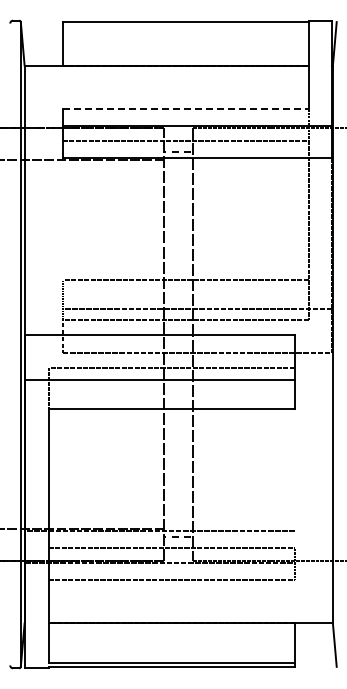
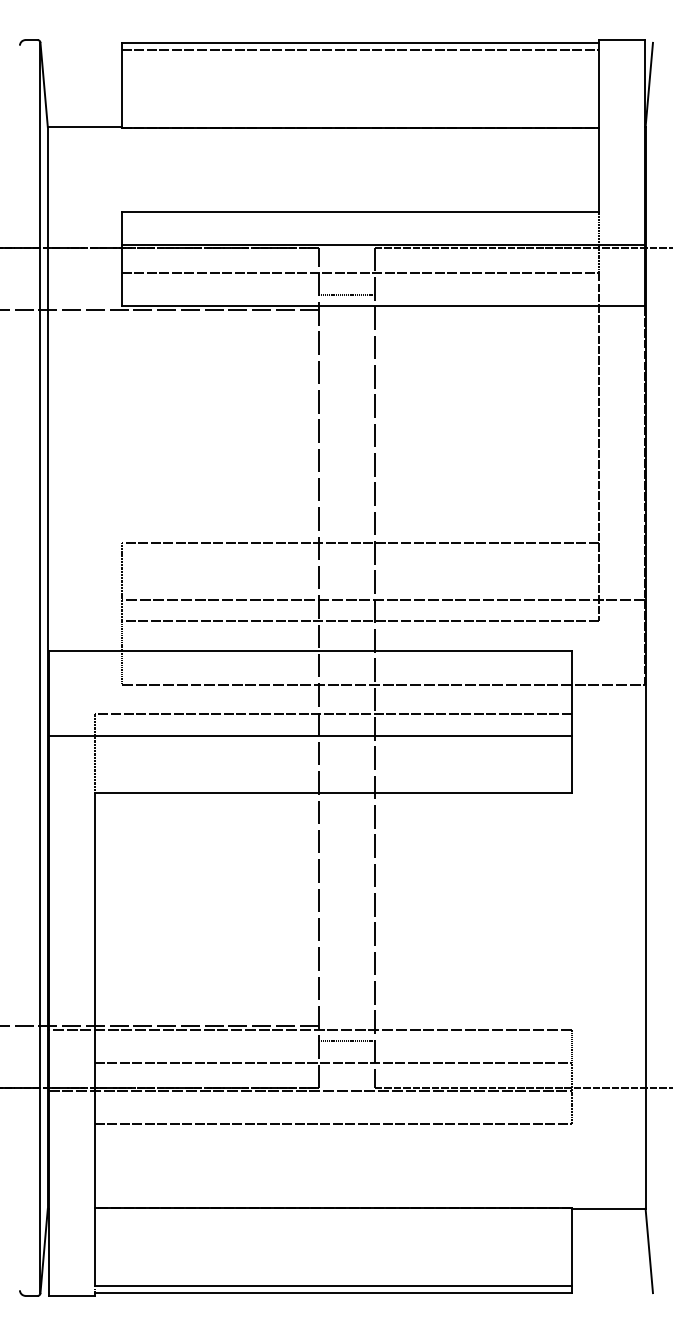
line: (185, 25) -> (359, 49), added
line: (185, 109) -> (359, 212), dashed -> solid

